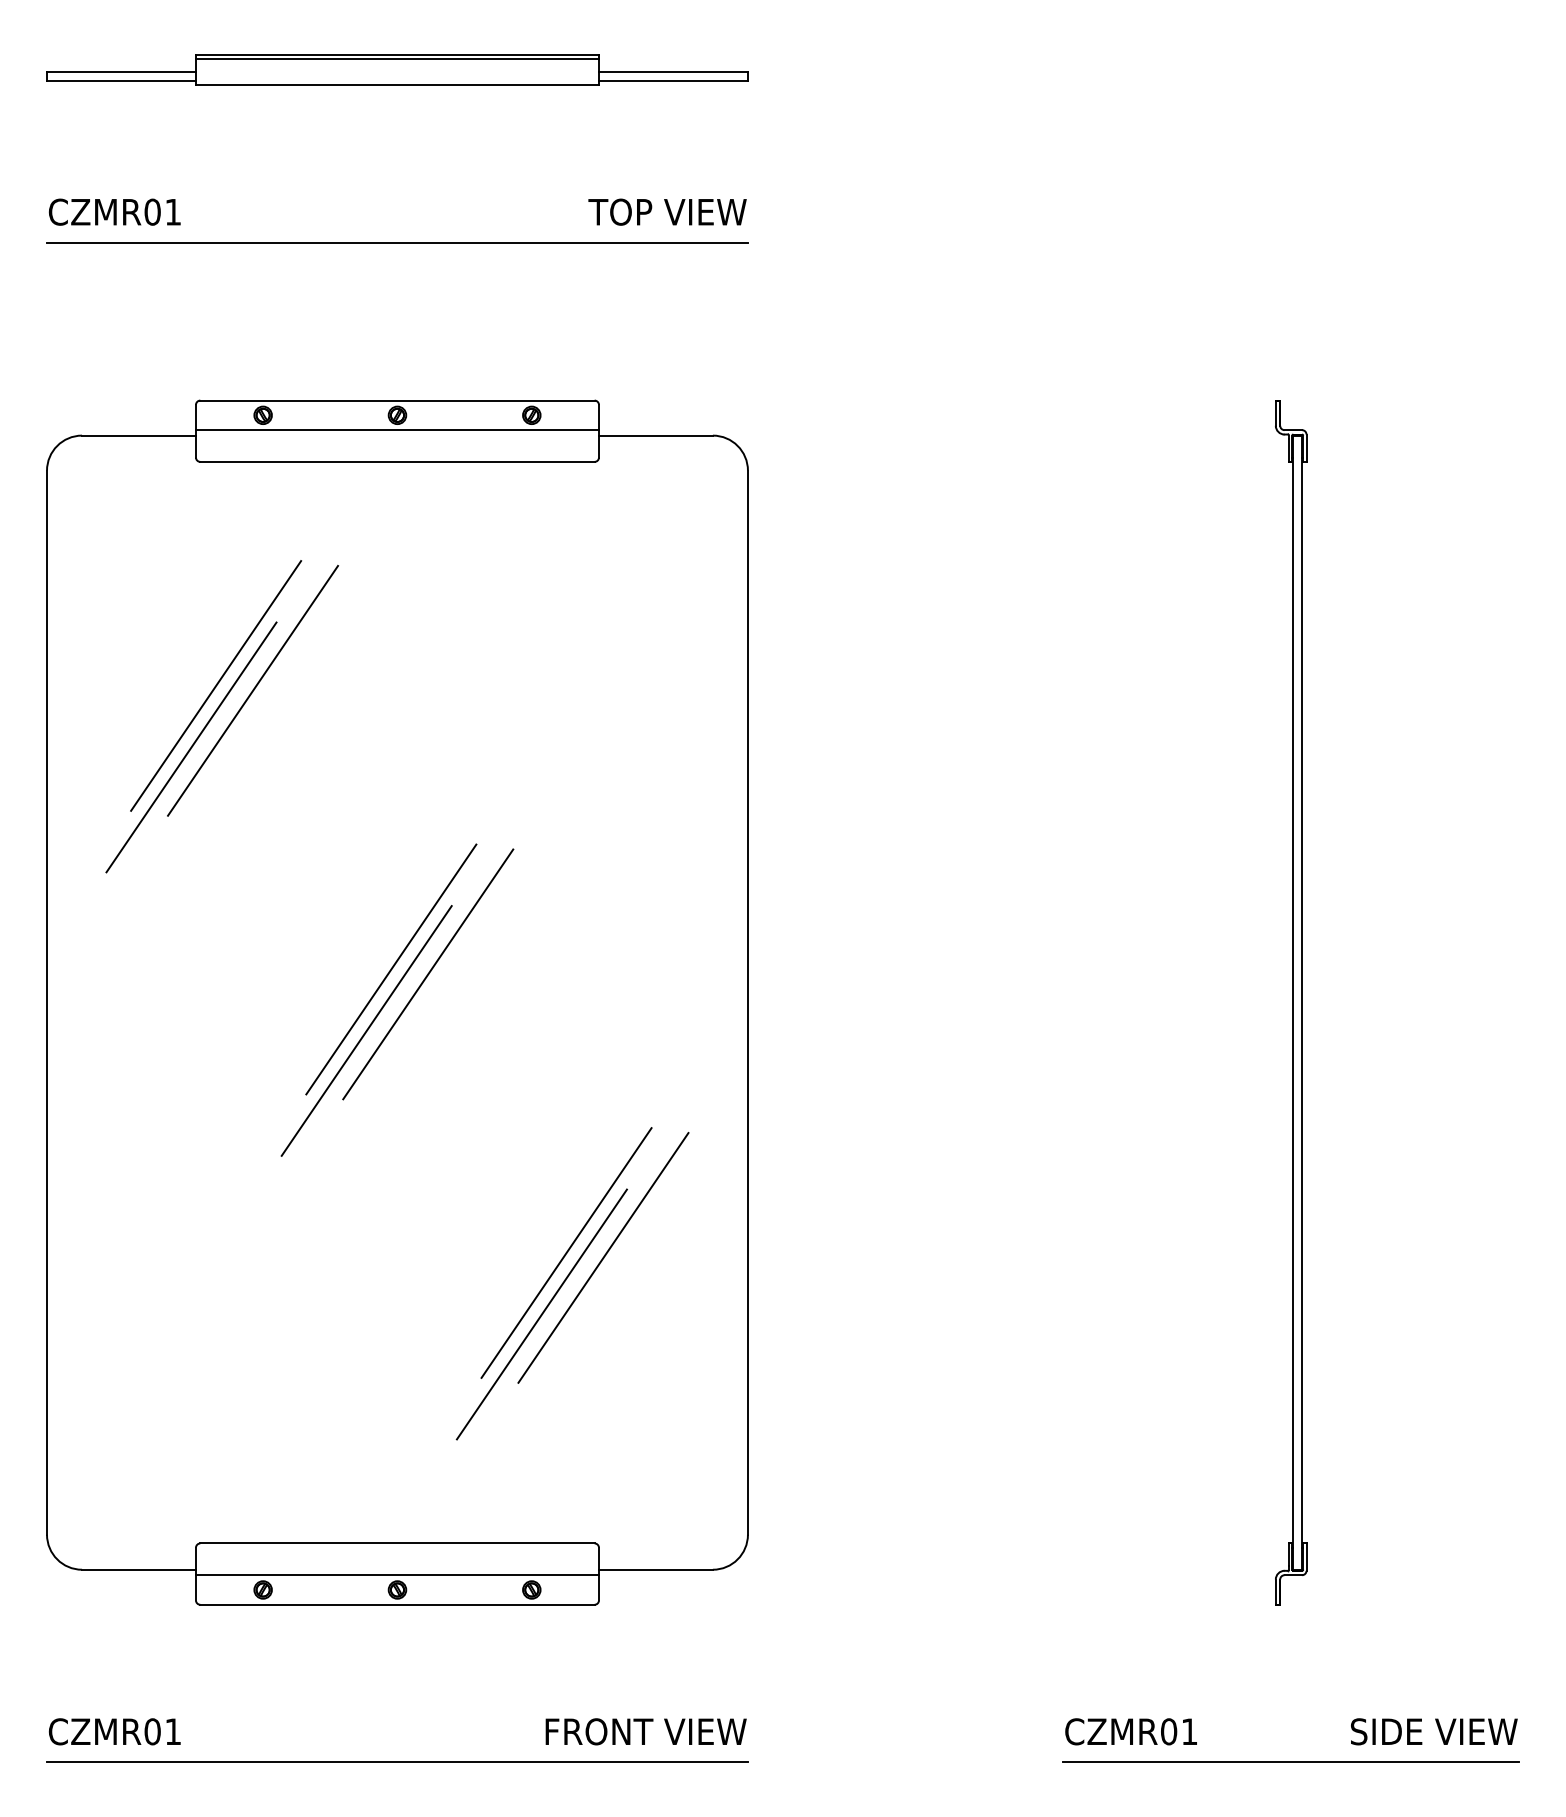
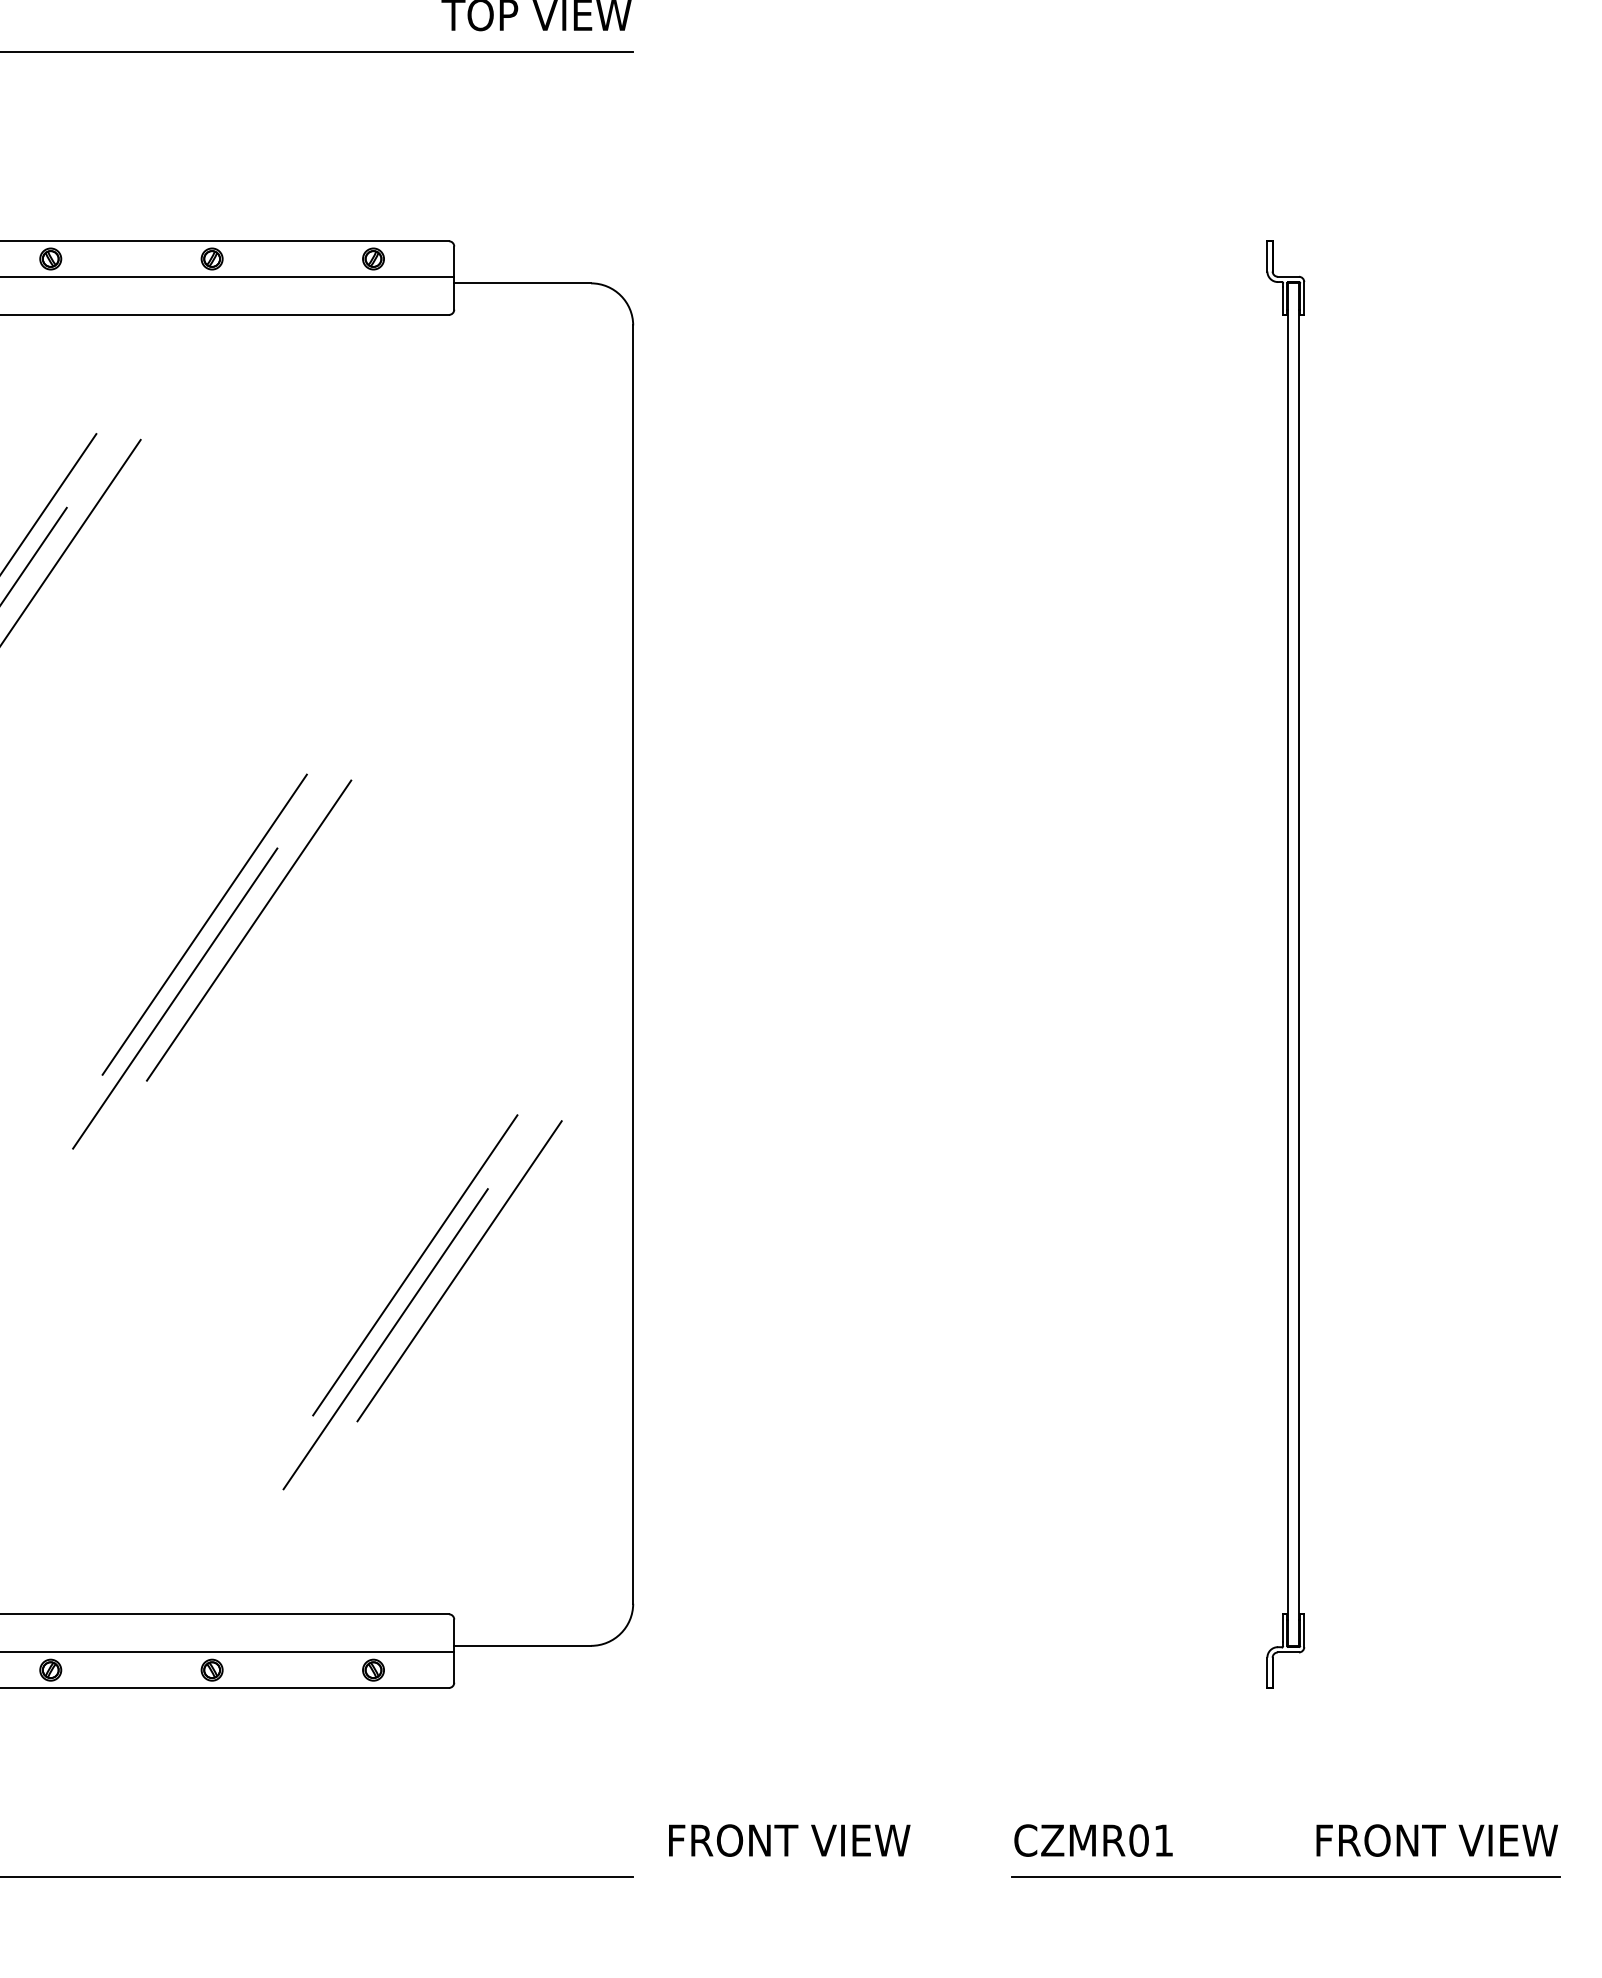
text: (645, 1731) -> (788, 1840), moved
text: (1370, 1731) -> (1381, 1840), SIDE VIEW -> FRONT VIEW

